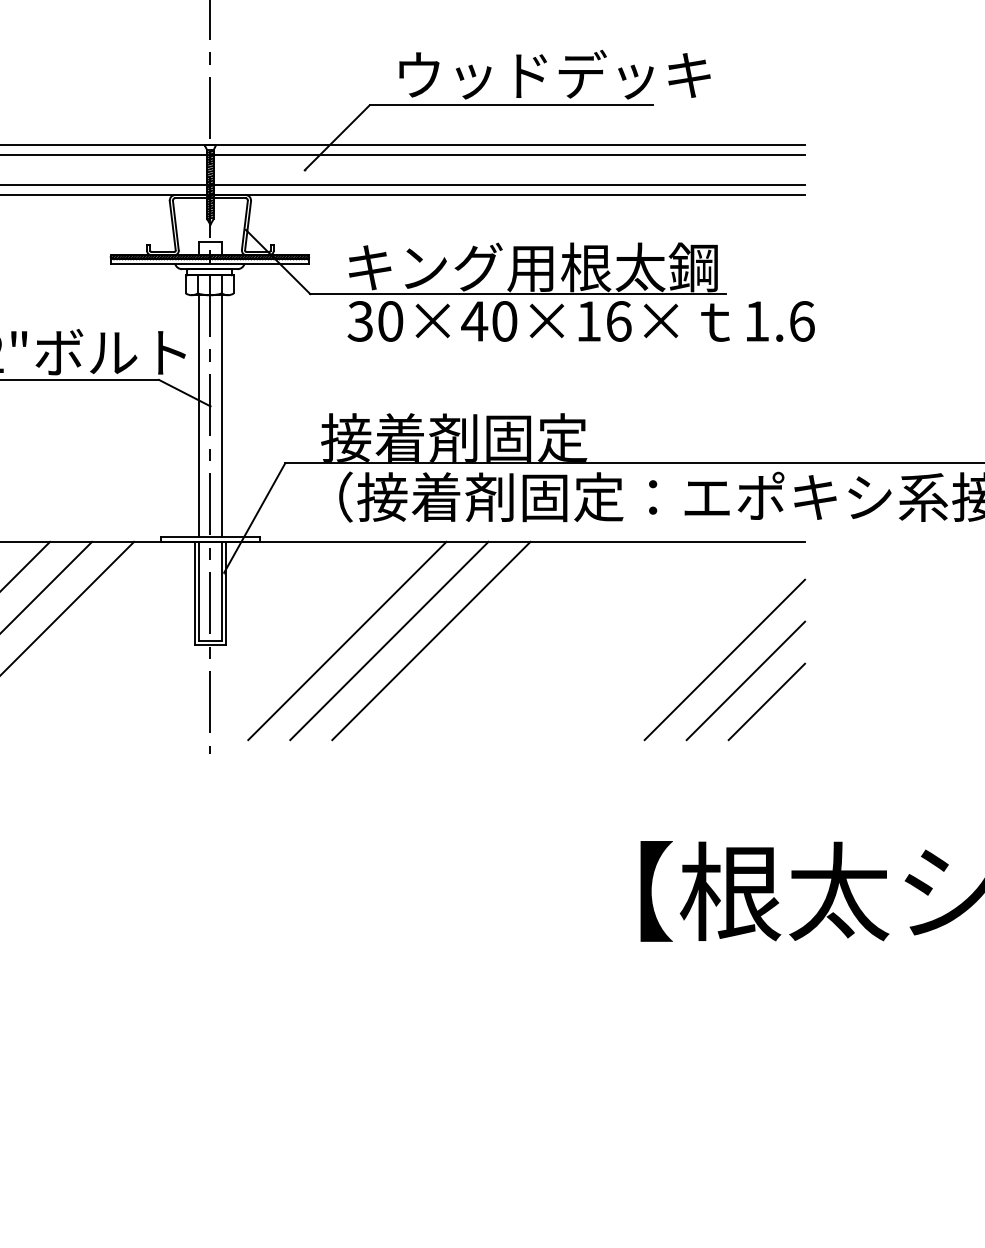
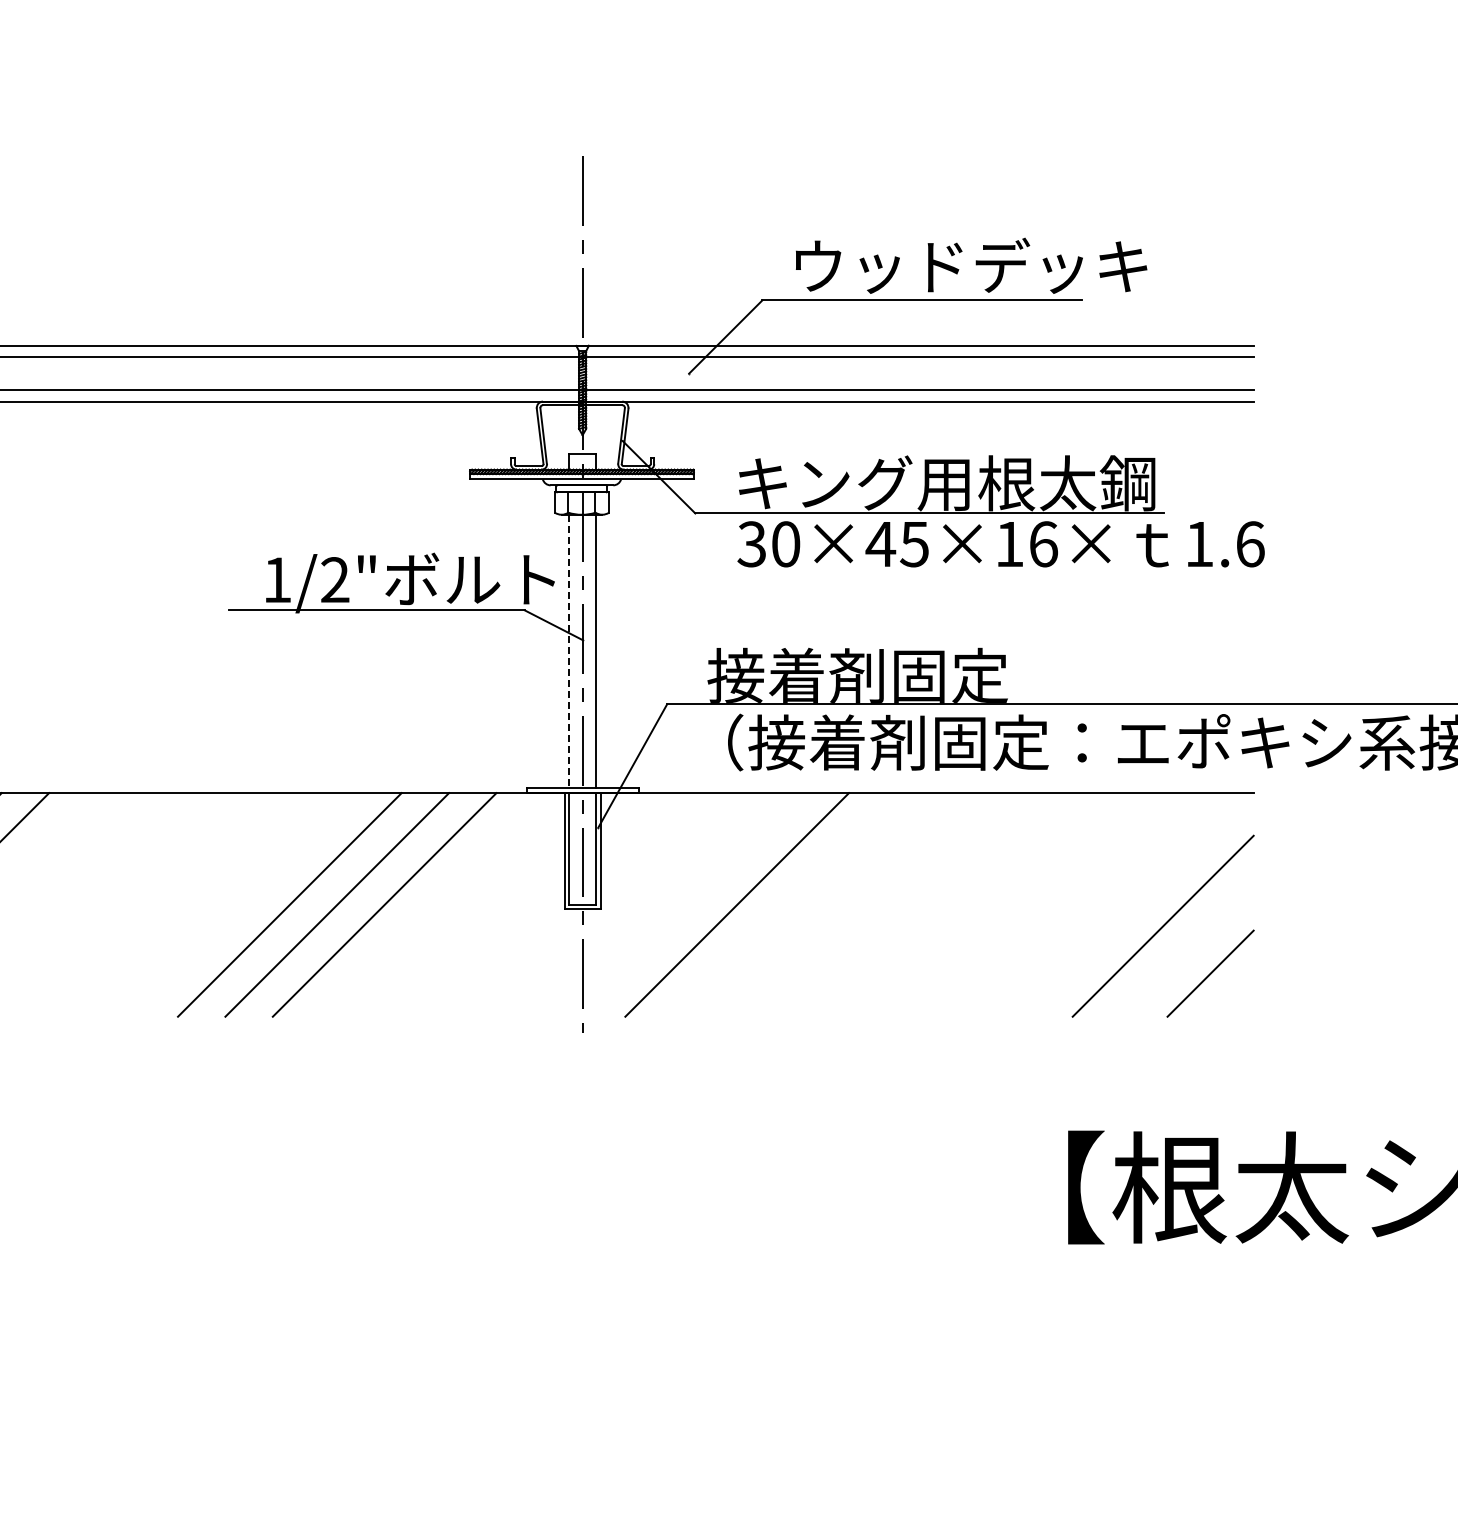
text: (504, 321) -> (914, 544), 30×40×16× -> 30×45×16×
line: (198, 416) -> (569, 651), solid -> dashed
line: (389, 640) -> (784, 904), removed
line: (430, 640) -> (831, 904), removed
line: (745, 680) -> (1186, 949), removed

